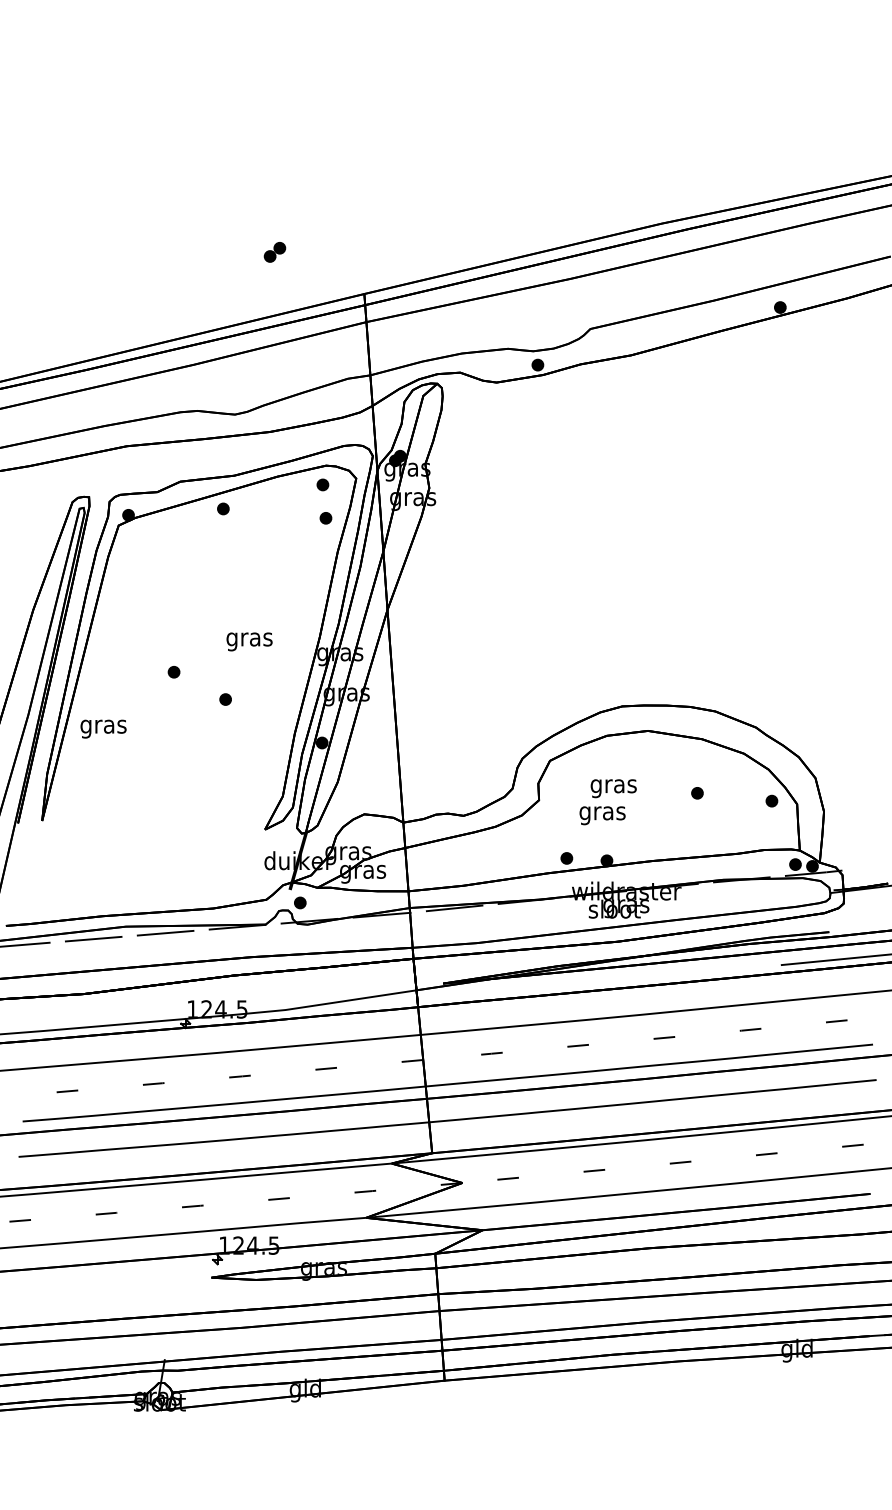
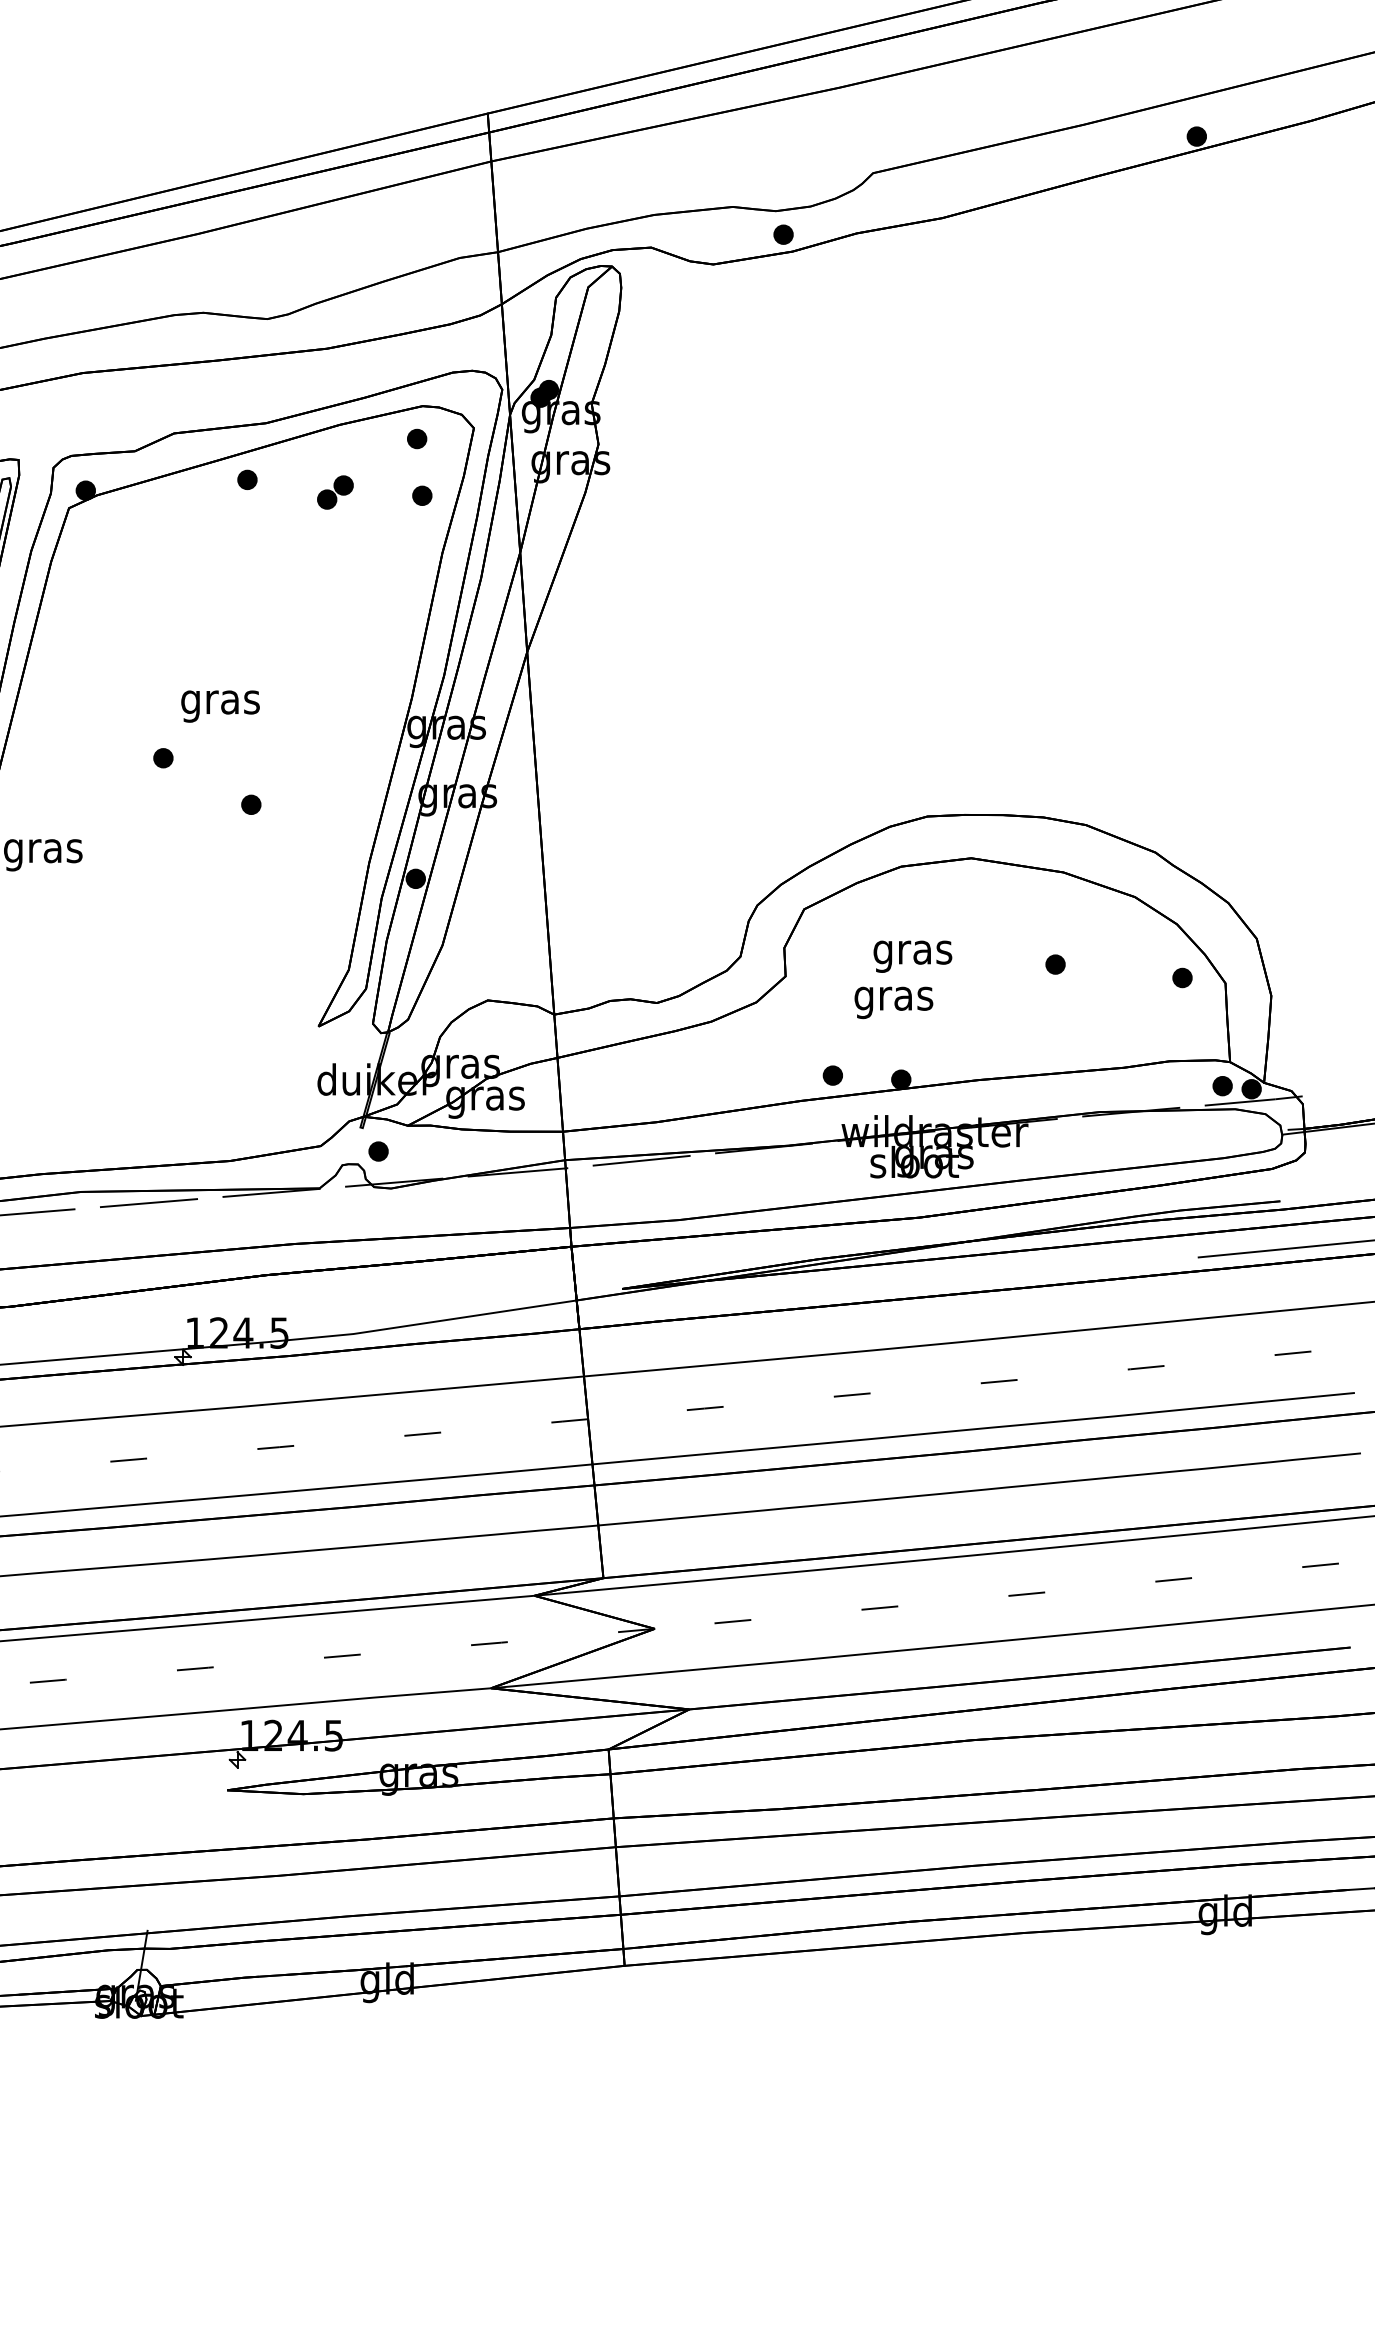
part: (274, 252) -> (334, 492), moved
text: (249, 641) -> (220, 705), moved

